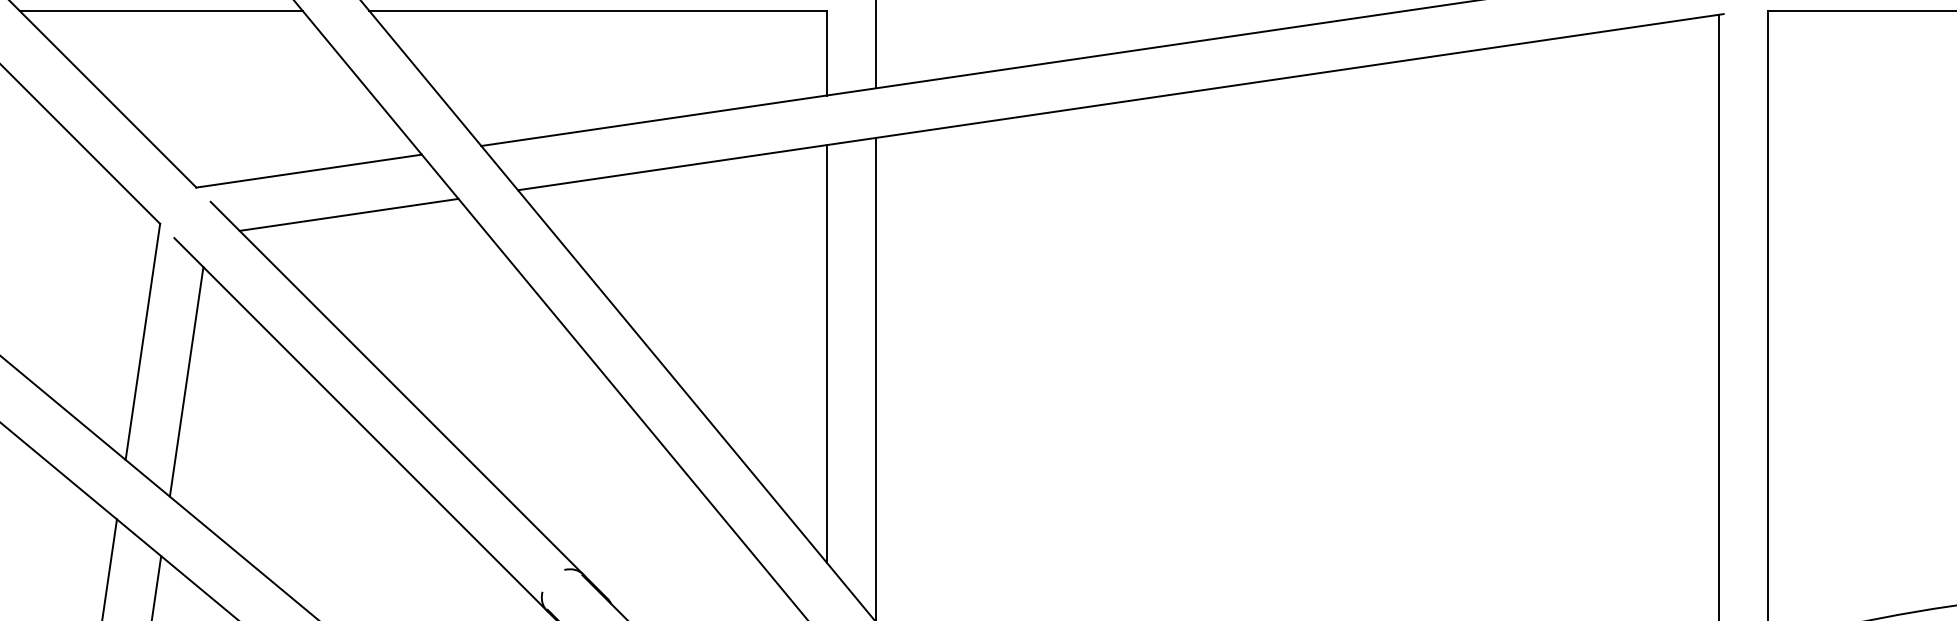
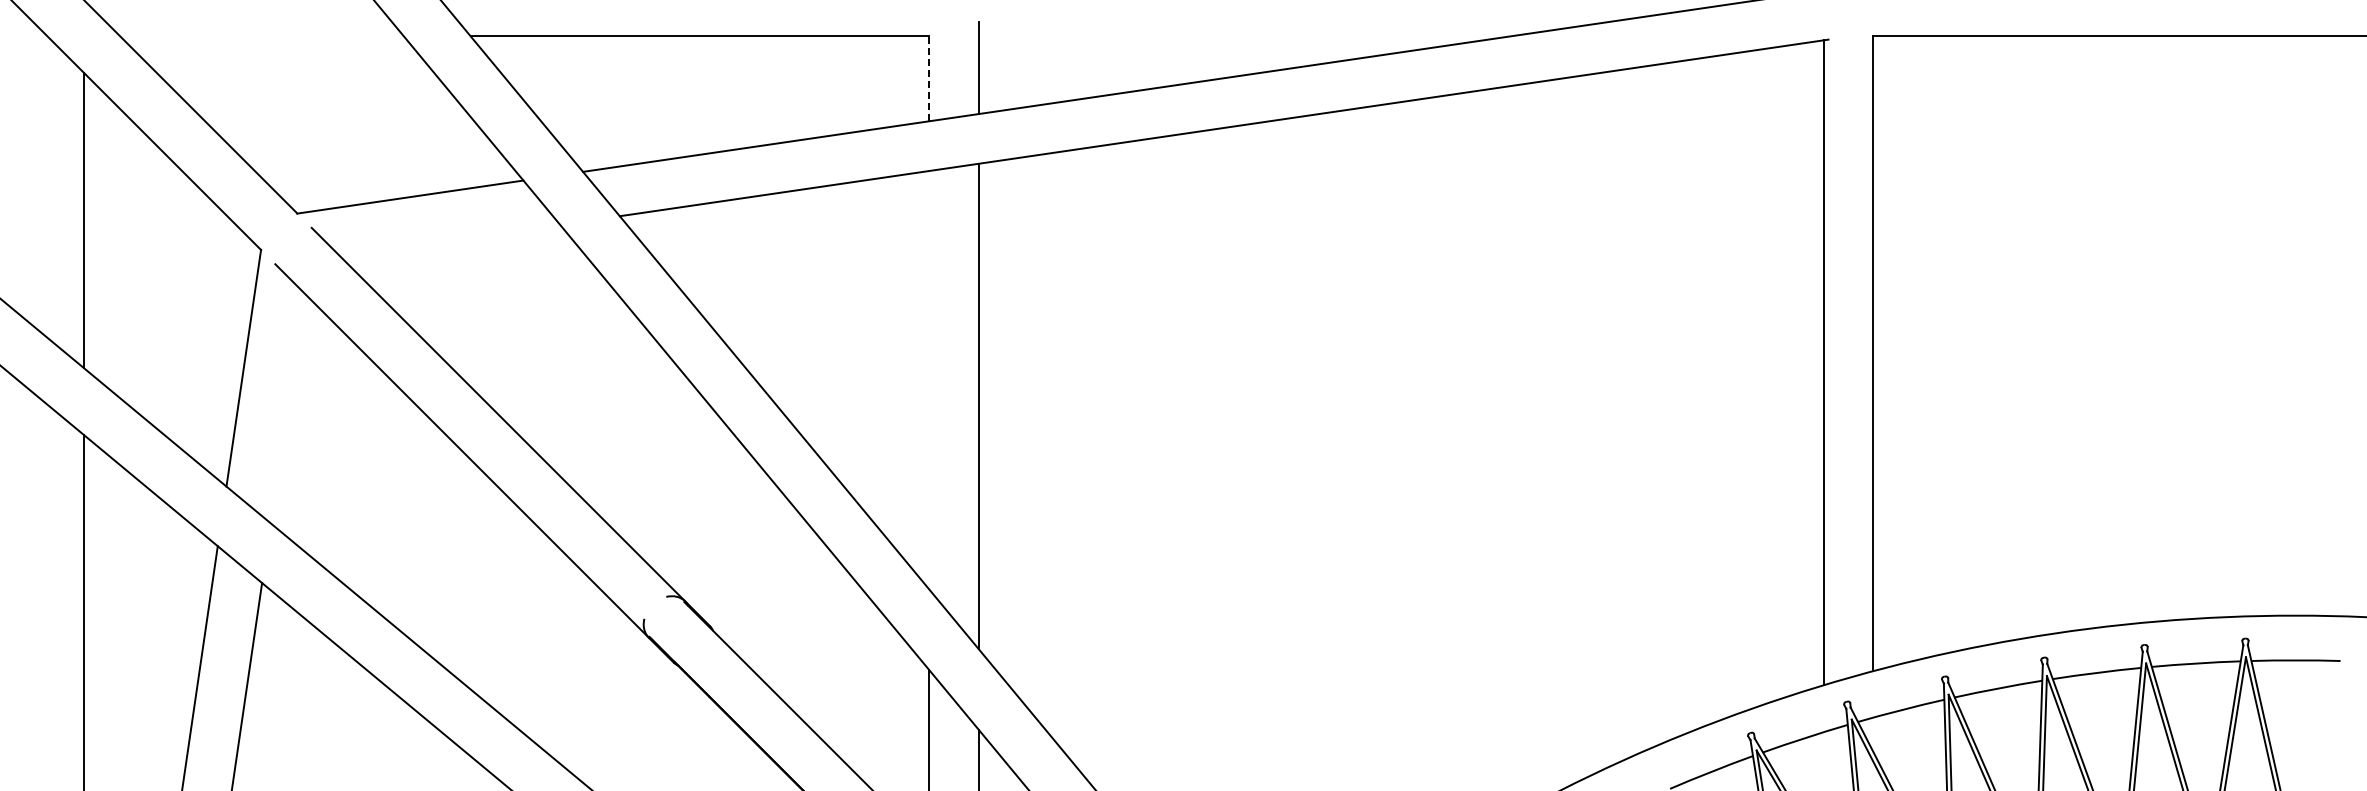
line: (160, 10) -> (261, 36), removed
line: (826, 52) -> (929, 78), solid -> dashed
line: (349, 214) -> (450, 240), removed
line: (826, 354) -> (929, 380), removed
line: (186, 382) -> (287, 408), removed

